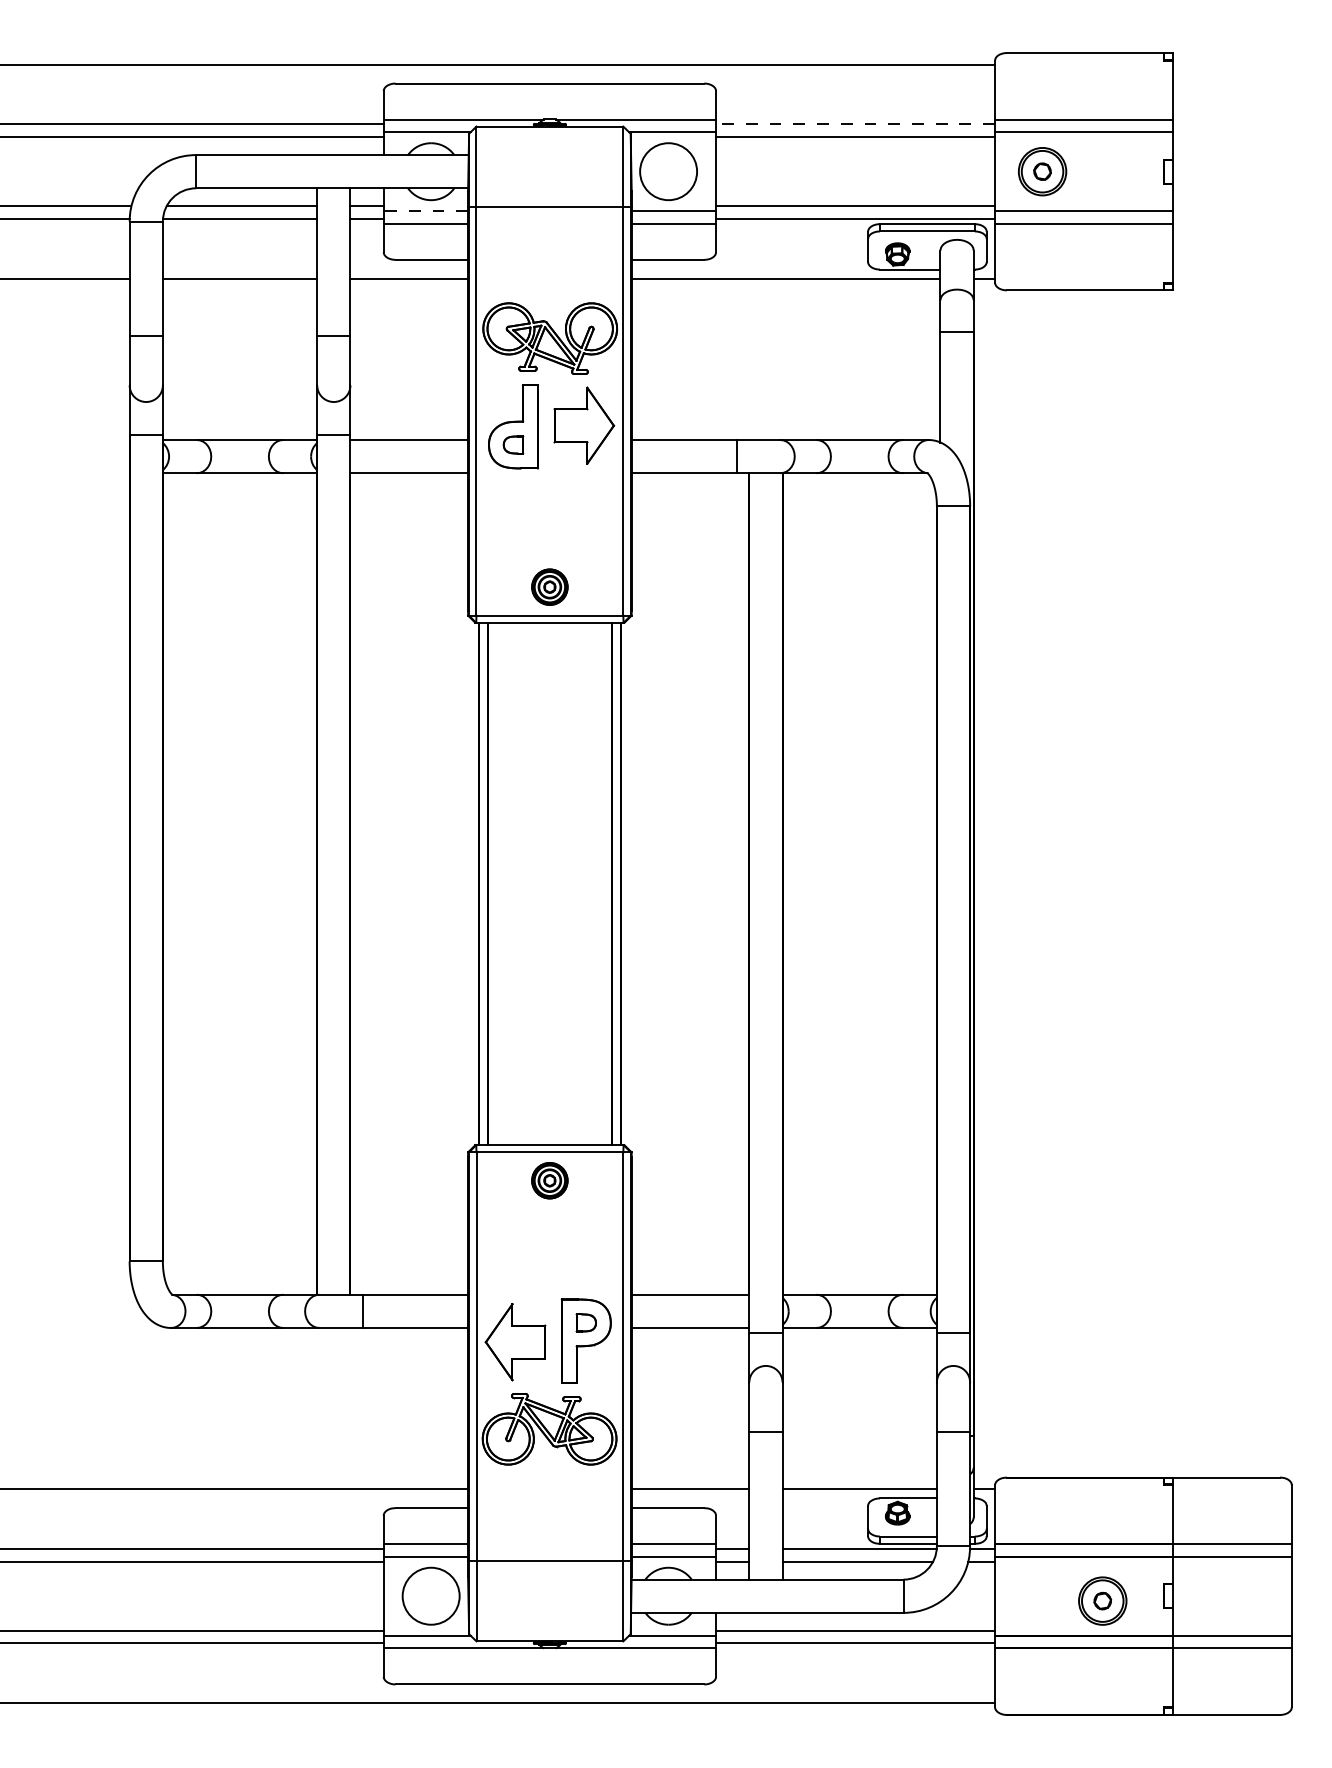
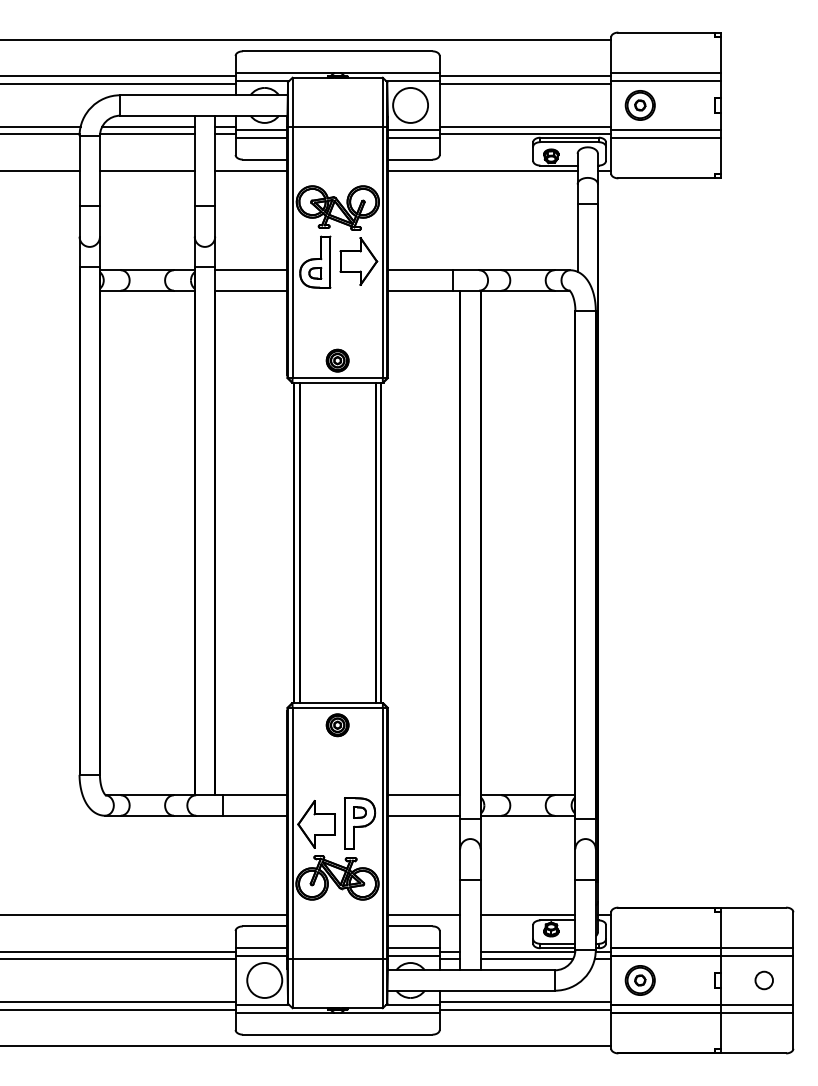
line: (855, 124) -> (525, 76), dashed -> solid
line: (425, 210) -> (261, 129), dashed -> solid
circle: (1243, 1596) -> (763, 980), added
part: (1101, 1601) -> (639, 980), moved

